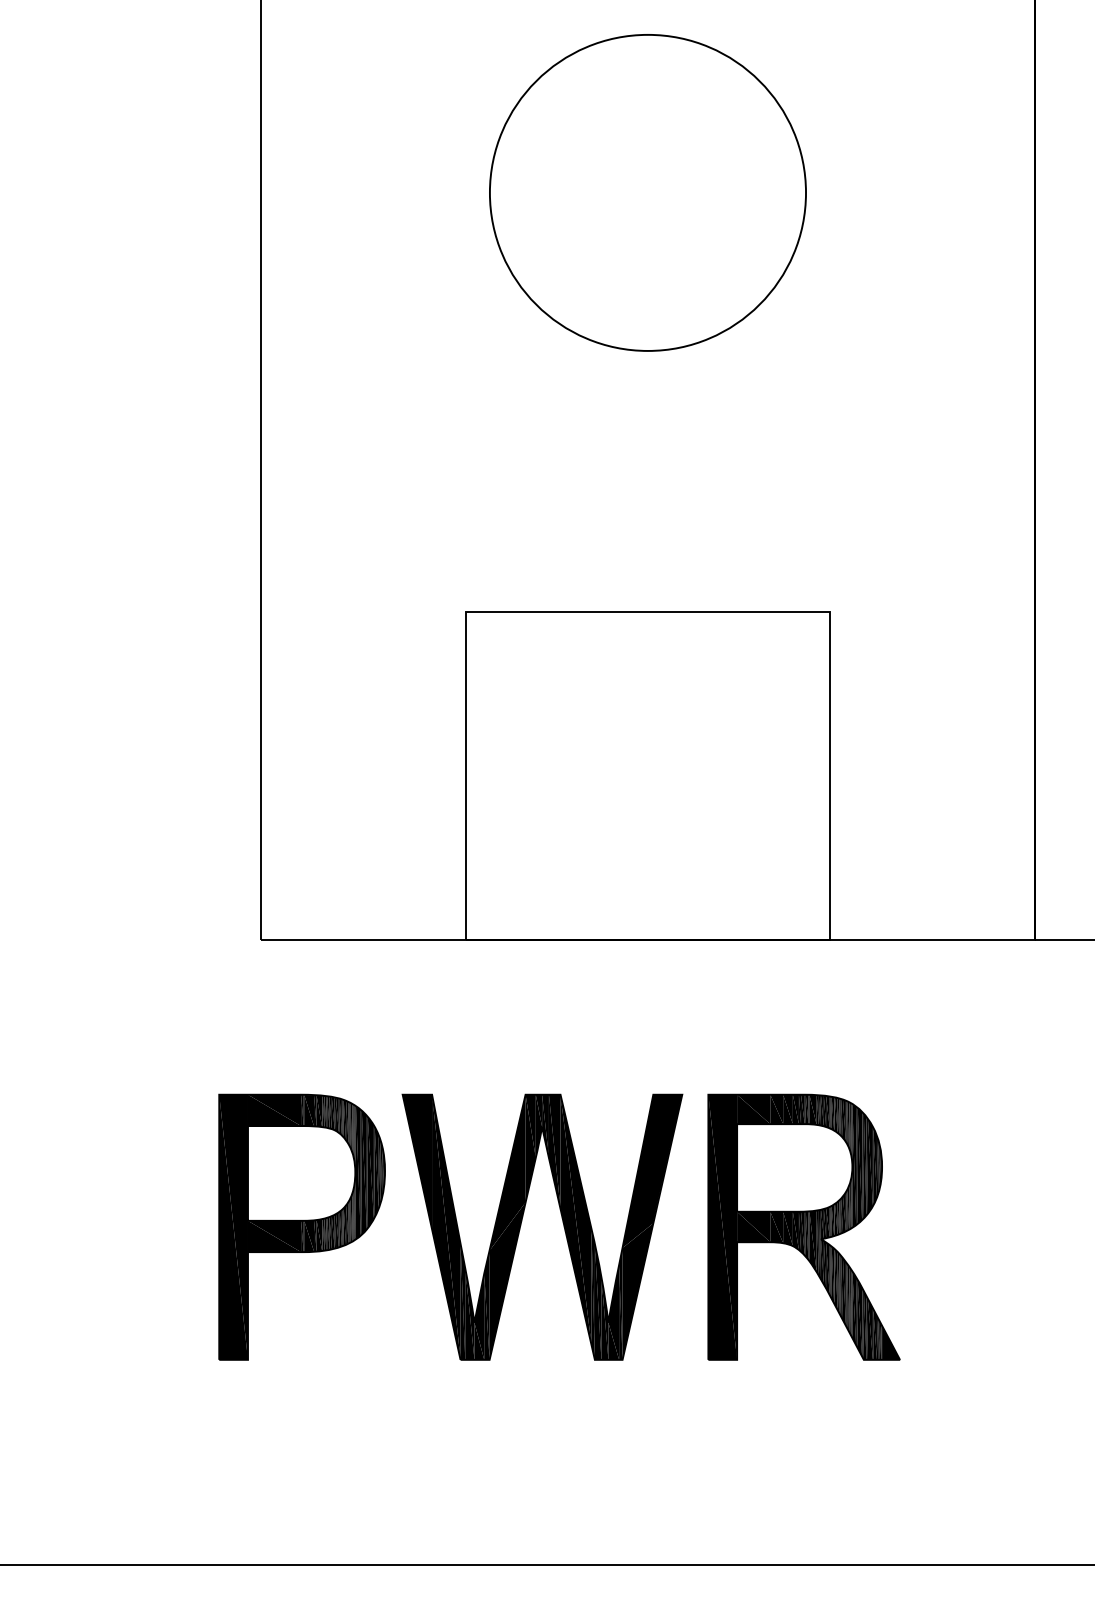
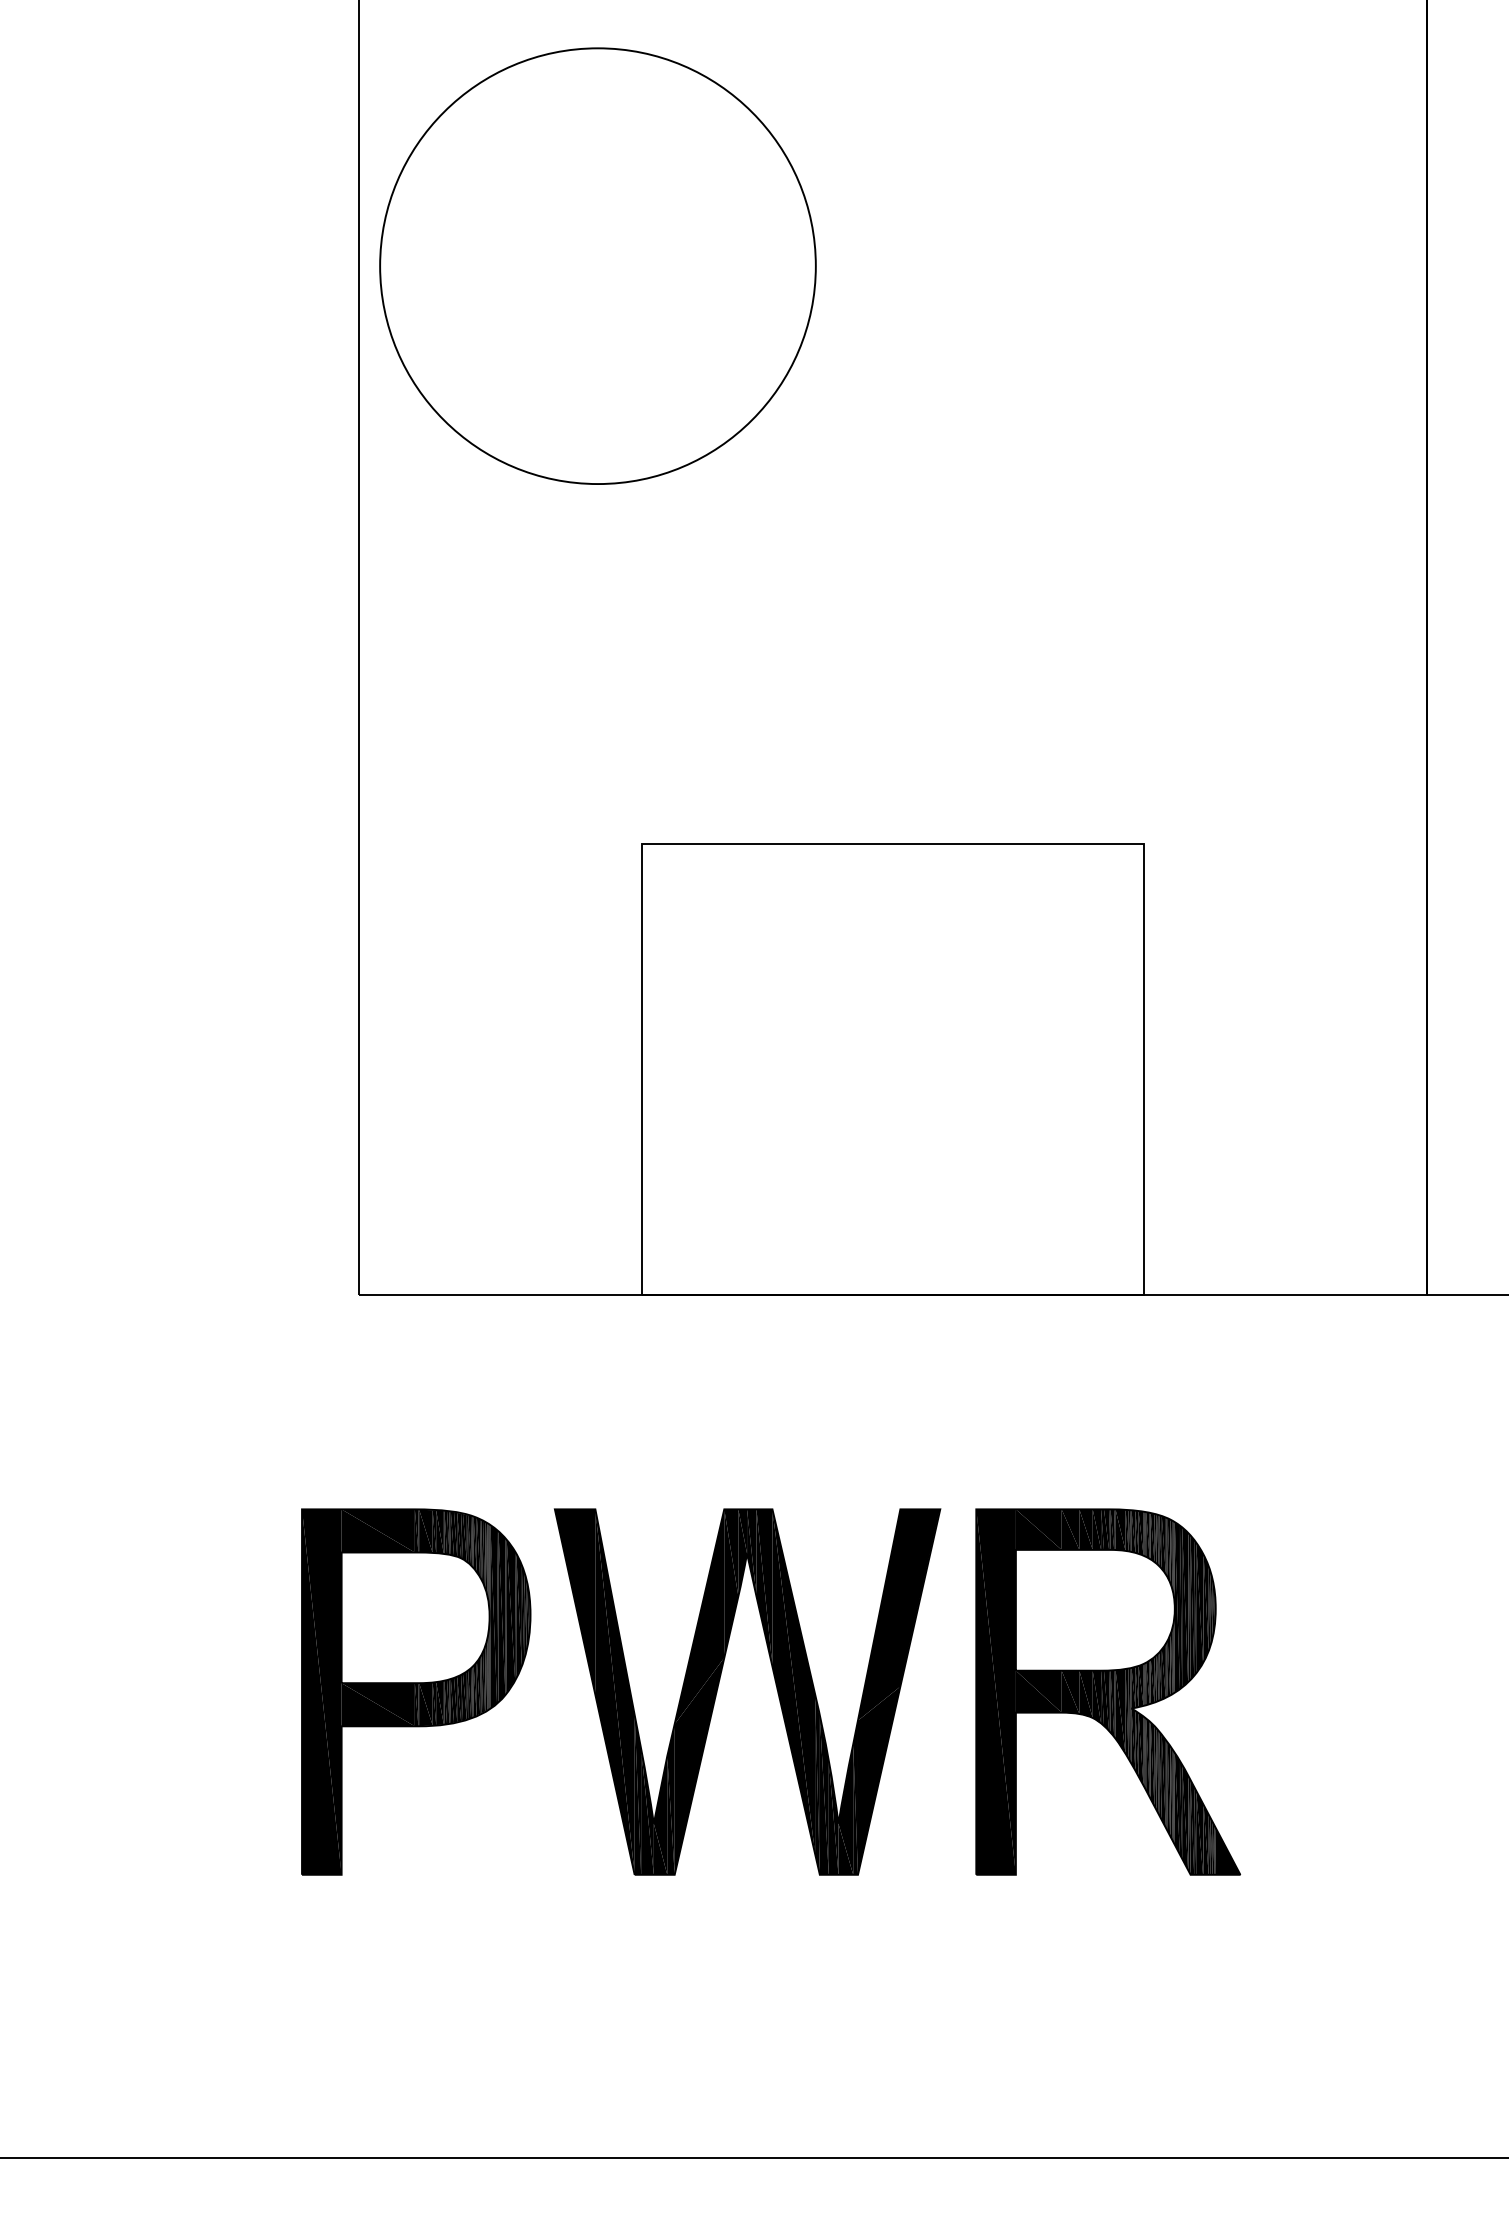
part: (647, 192) -> (597, 265), moved

